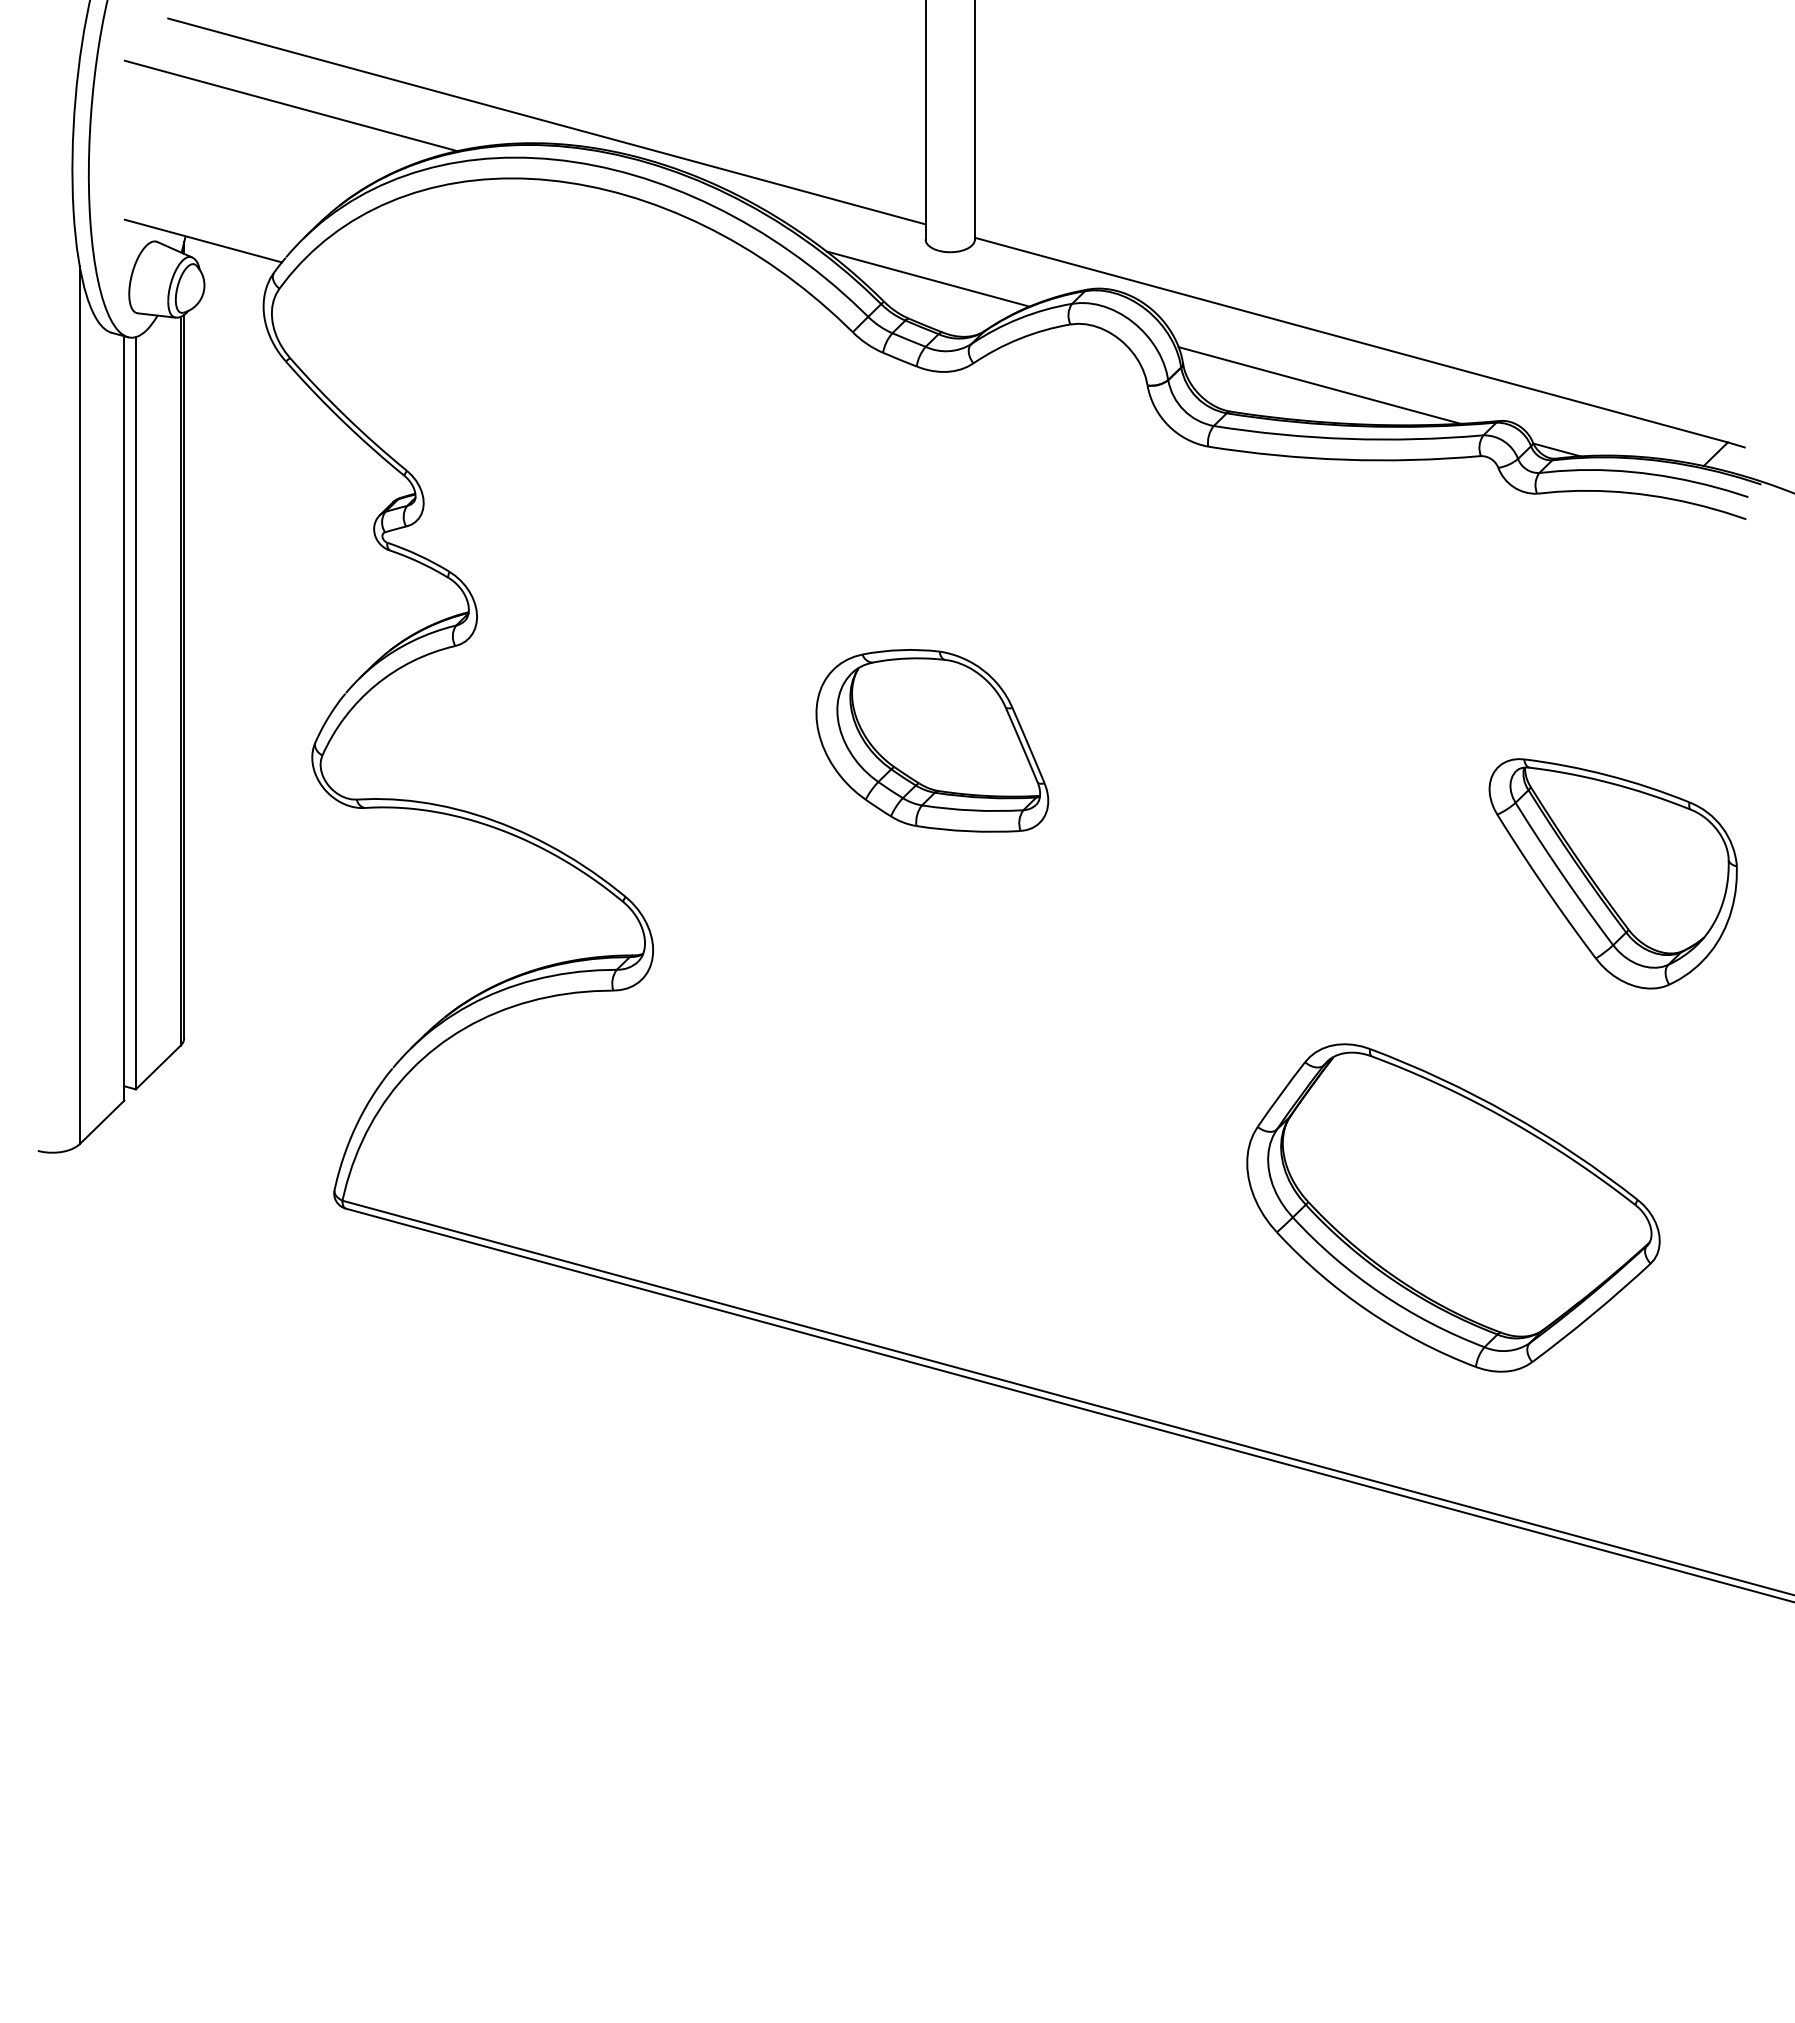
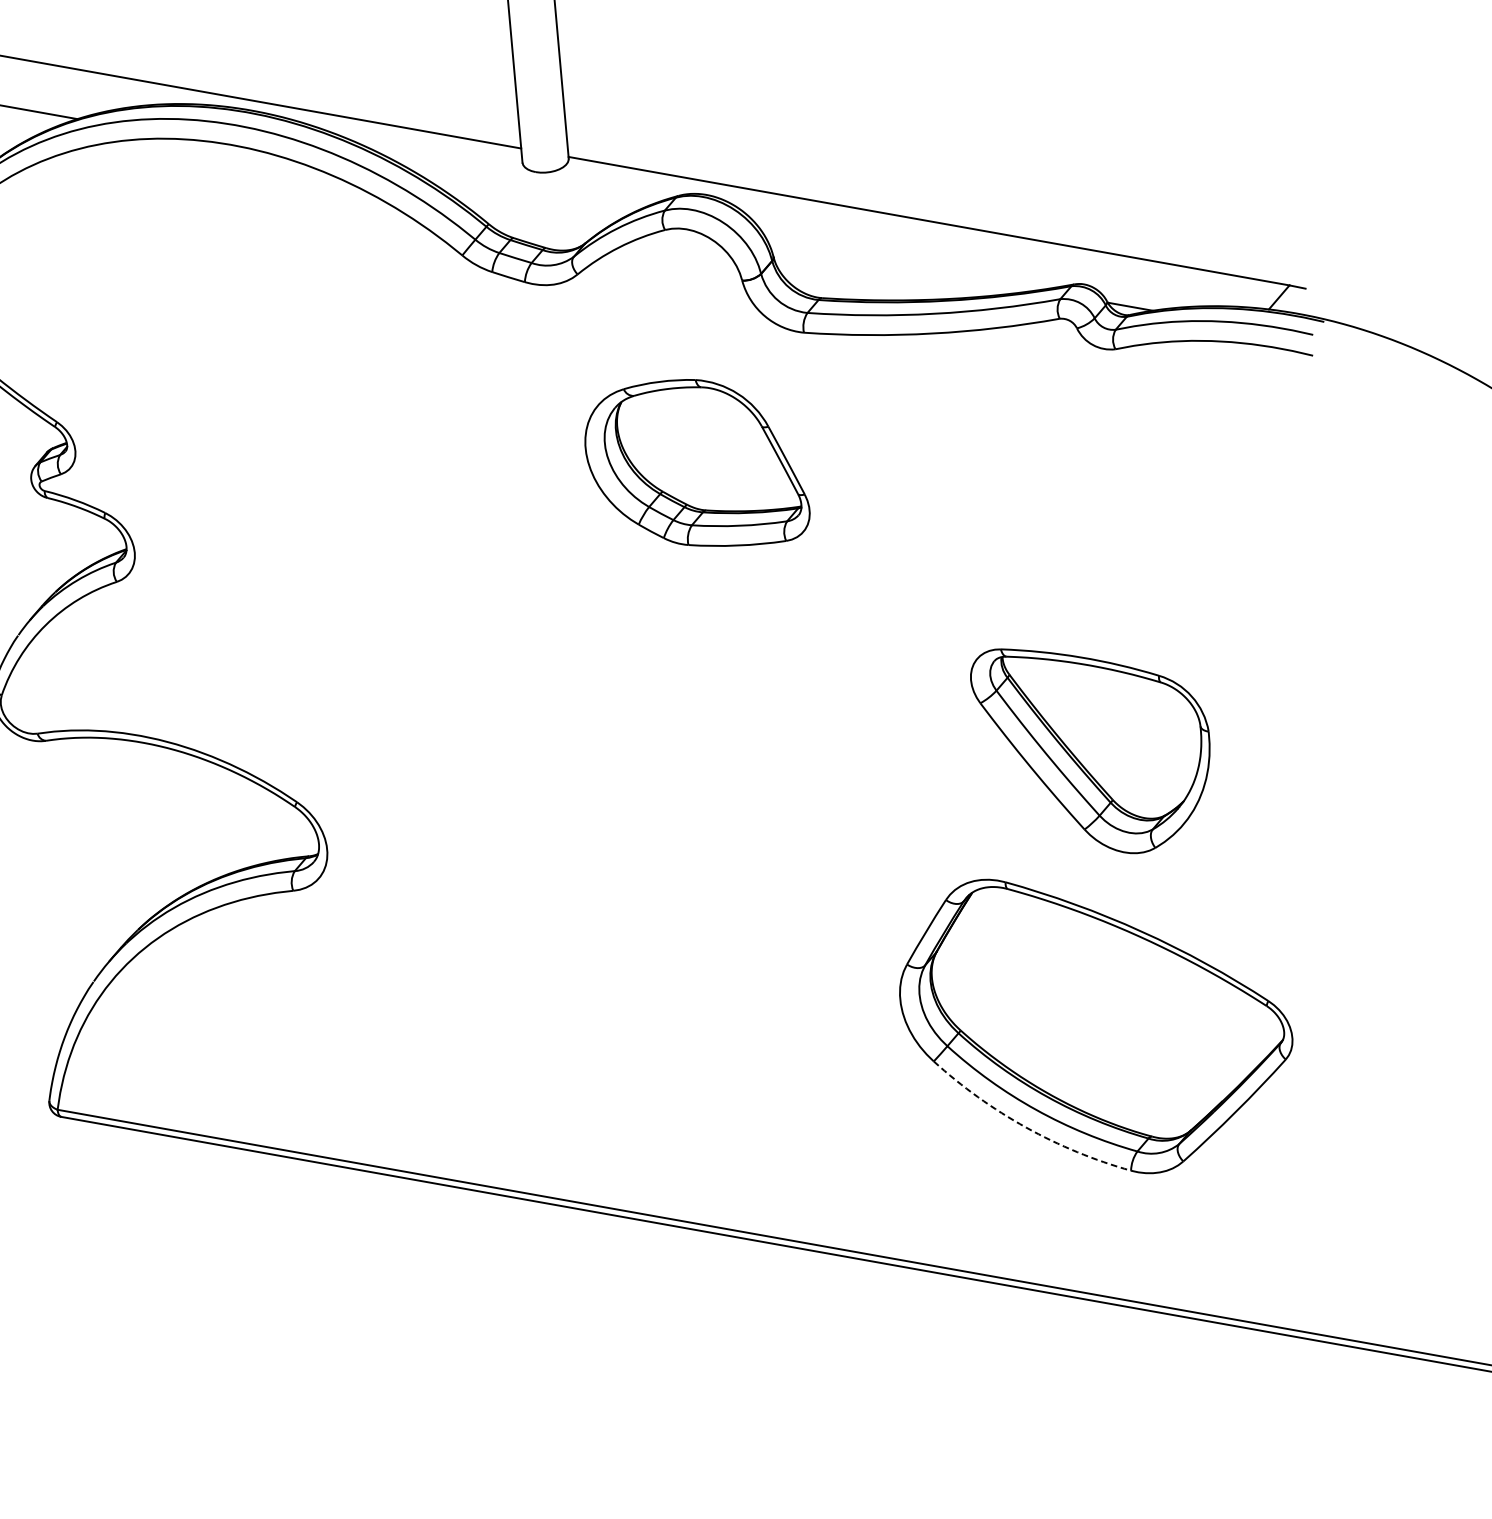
line: (927, 278) -> (527, 198), removed
line: (1319, 385) -> (902, 266), removed
part: (932, 740) -> (696, 463), moved
part: (1612, 873) -> (1093, 748), moved
arc: (1368, 1311) -> (1026, 1127), solid -> dashed

